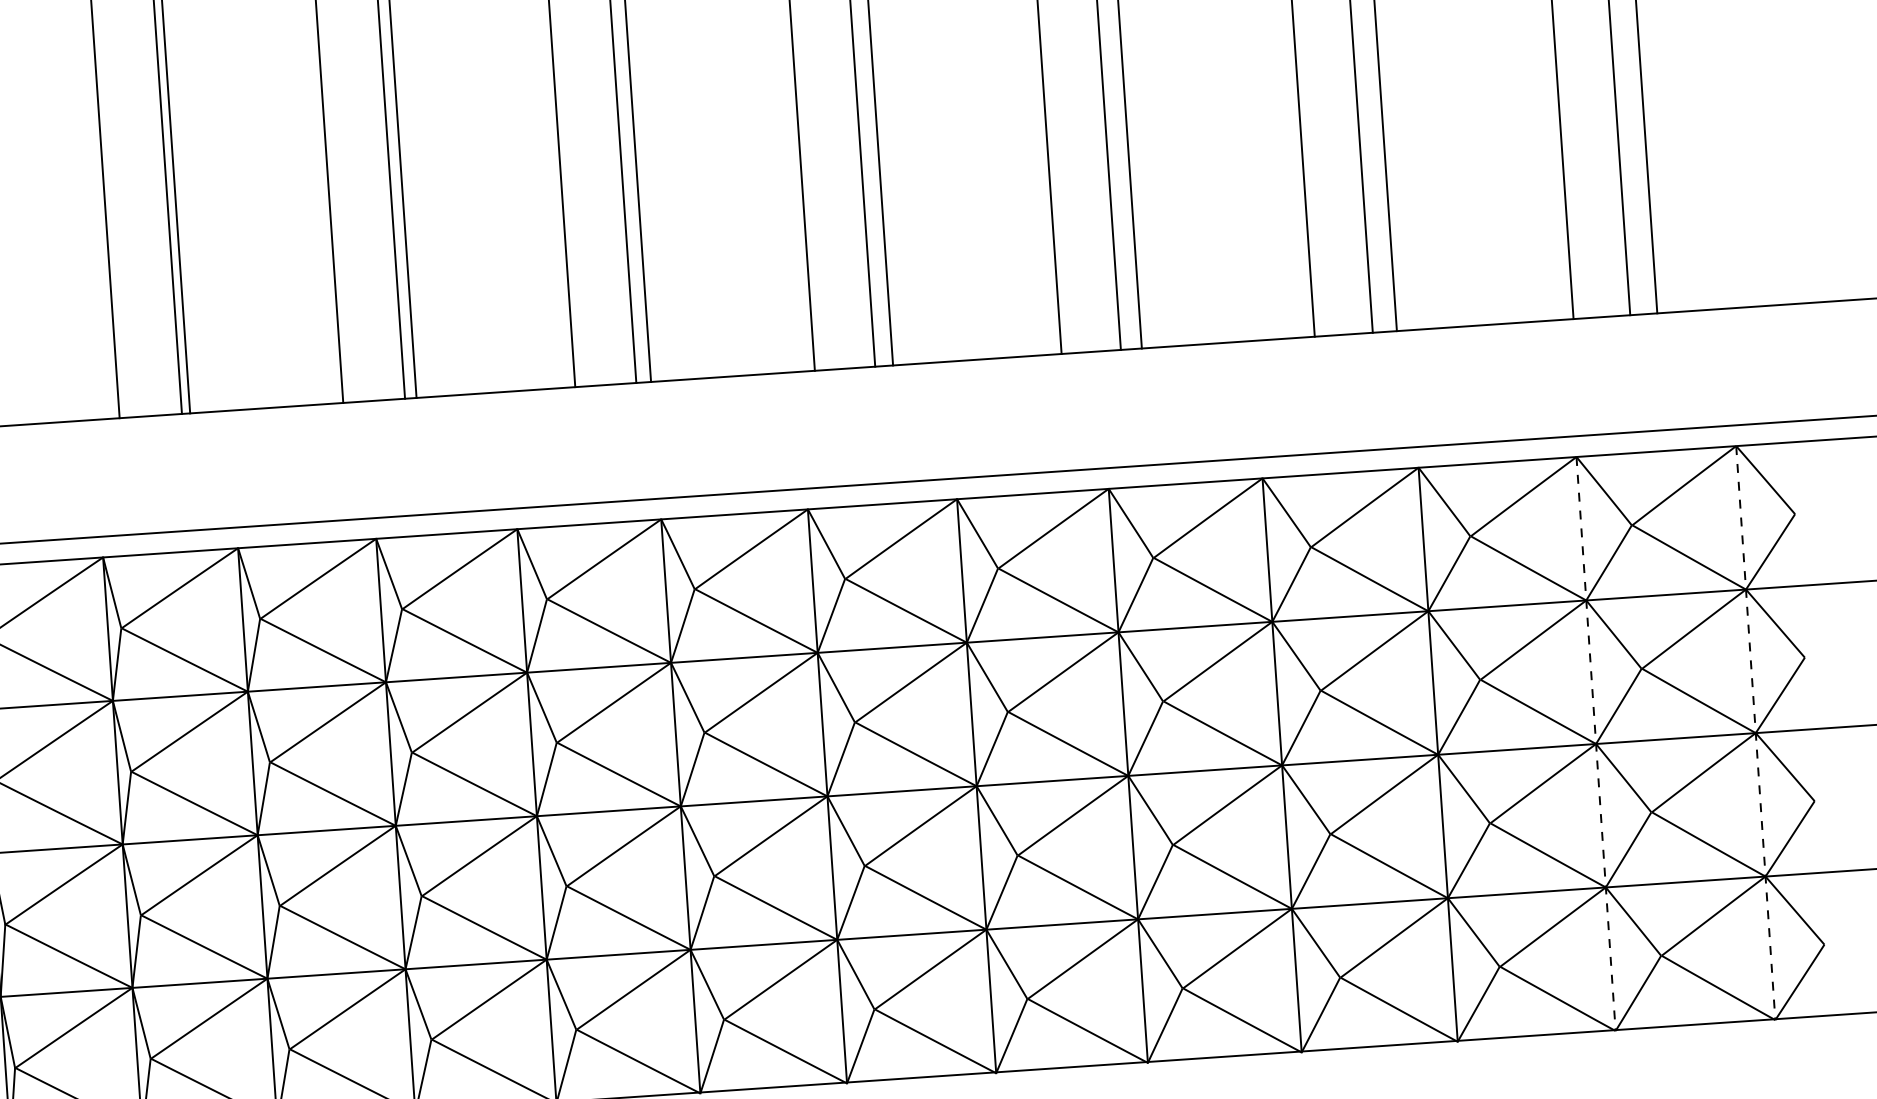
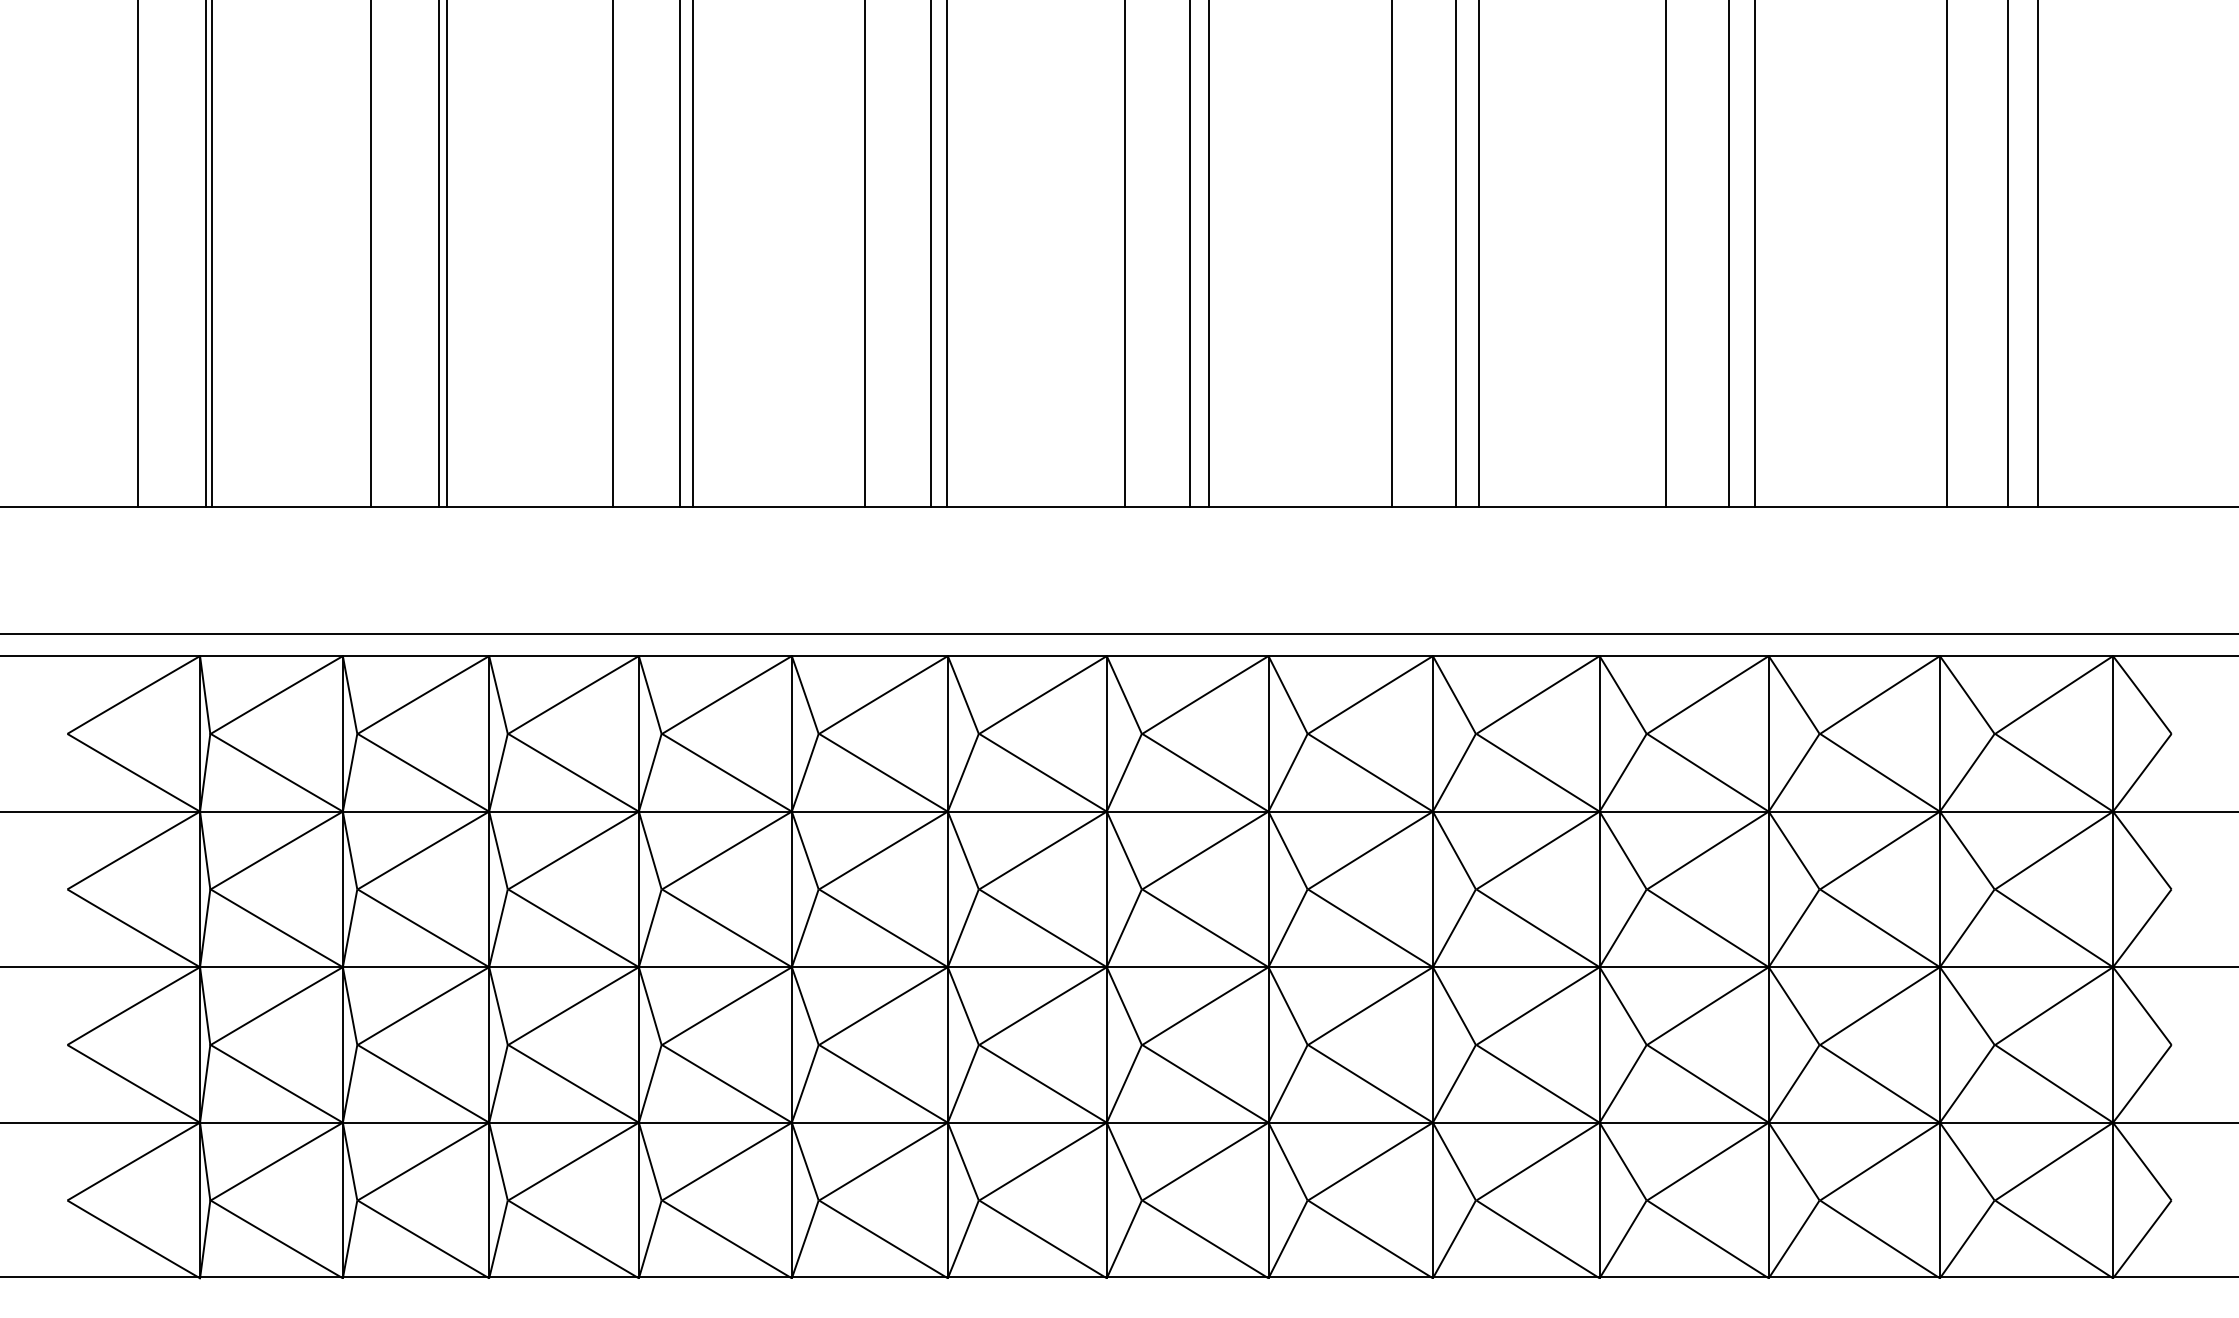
line: (1756, 733) -> (2113, 967), dashed -> solid
line: (1595, 744) -> (1939, 967), dashed -> solid

